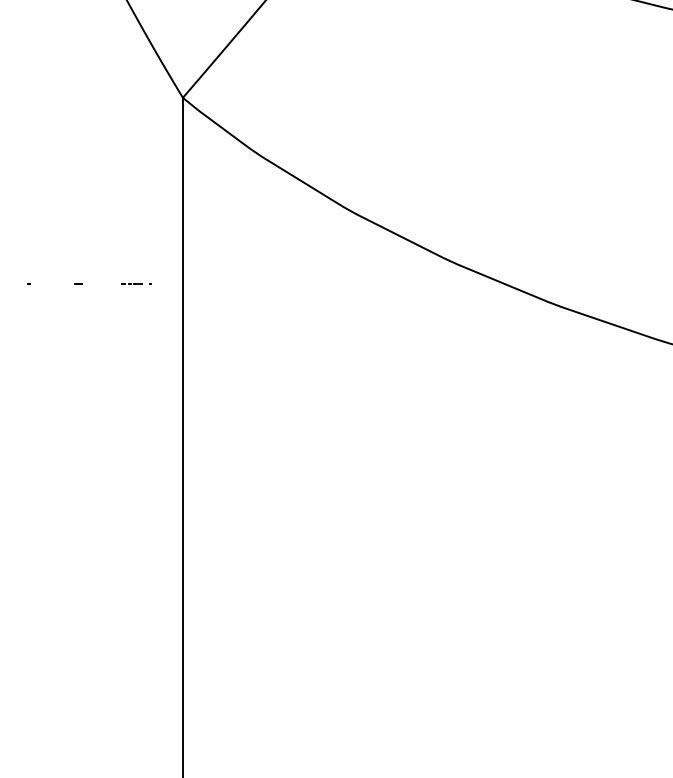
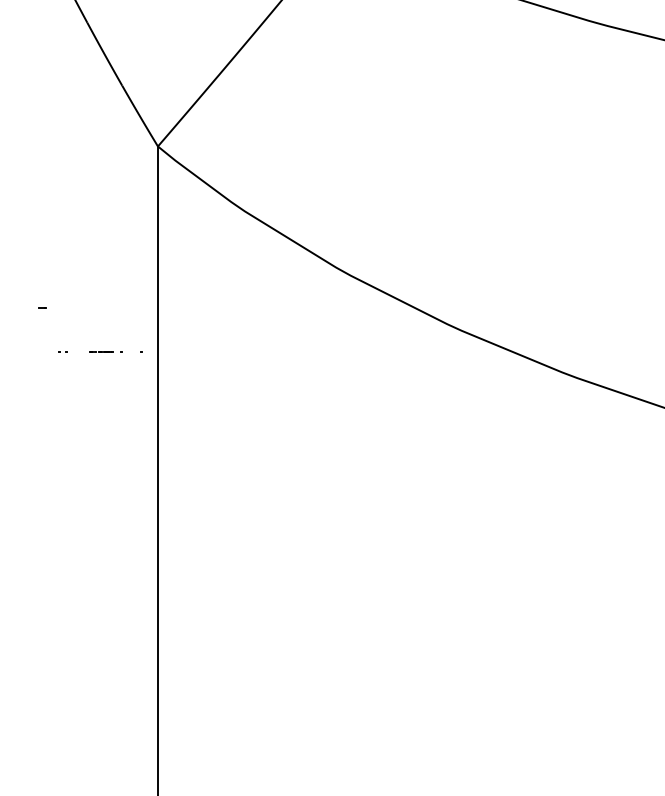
part: (78, 283) -> (42, 307), moved

